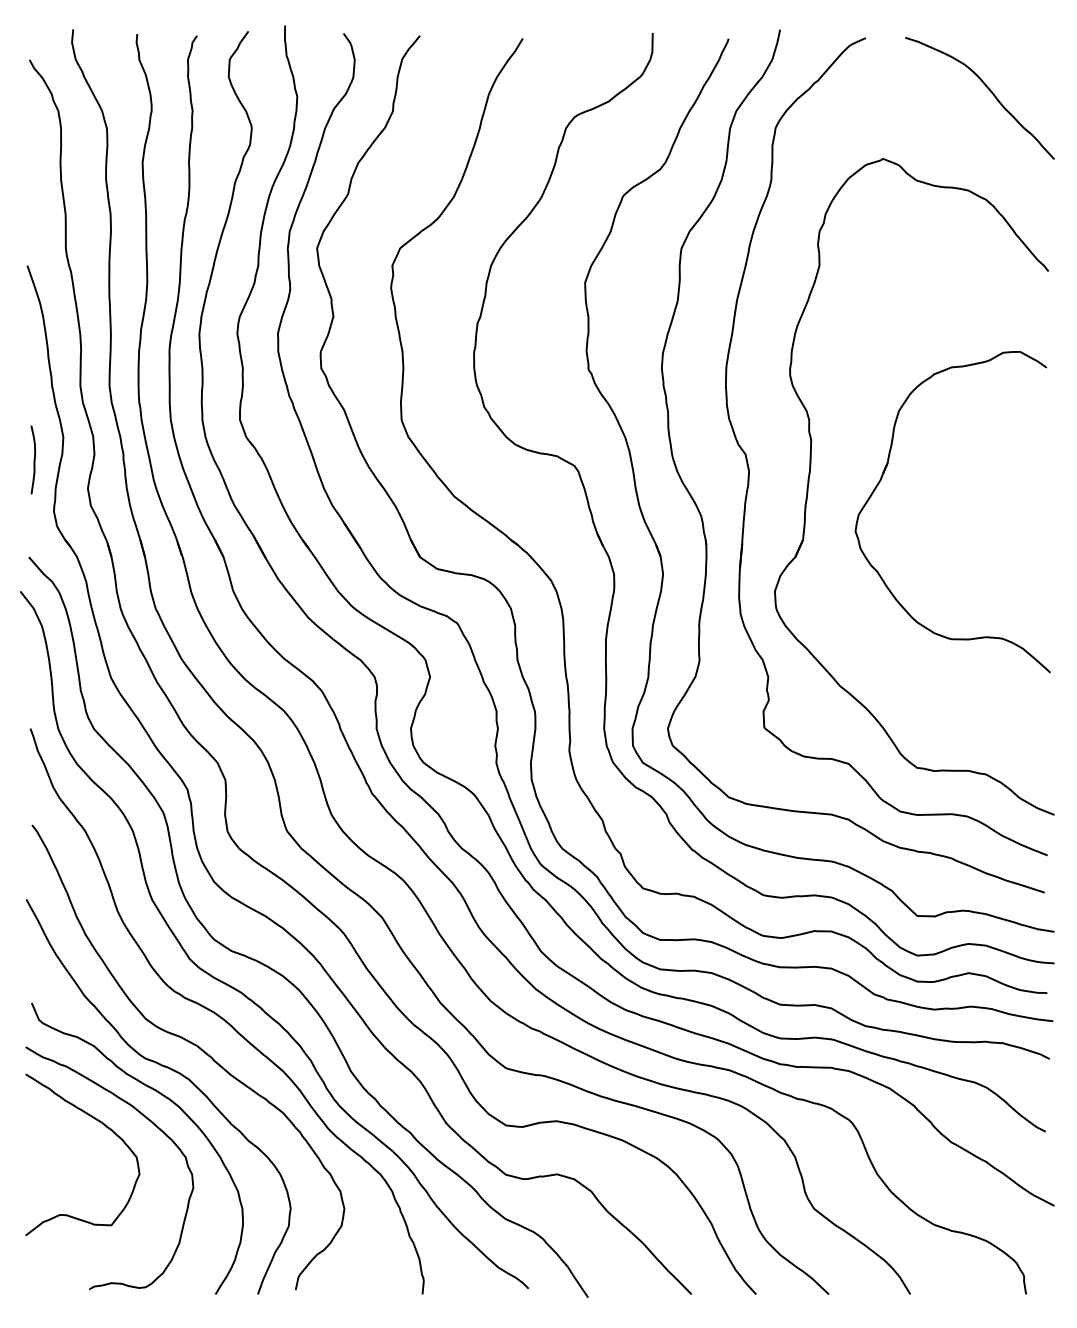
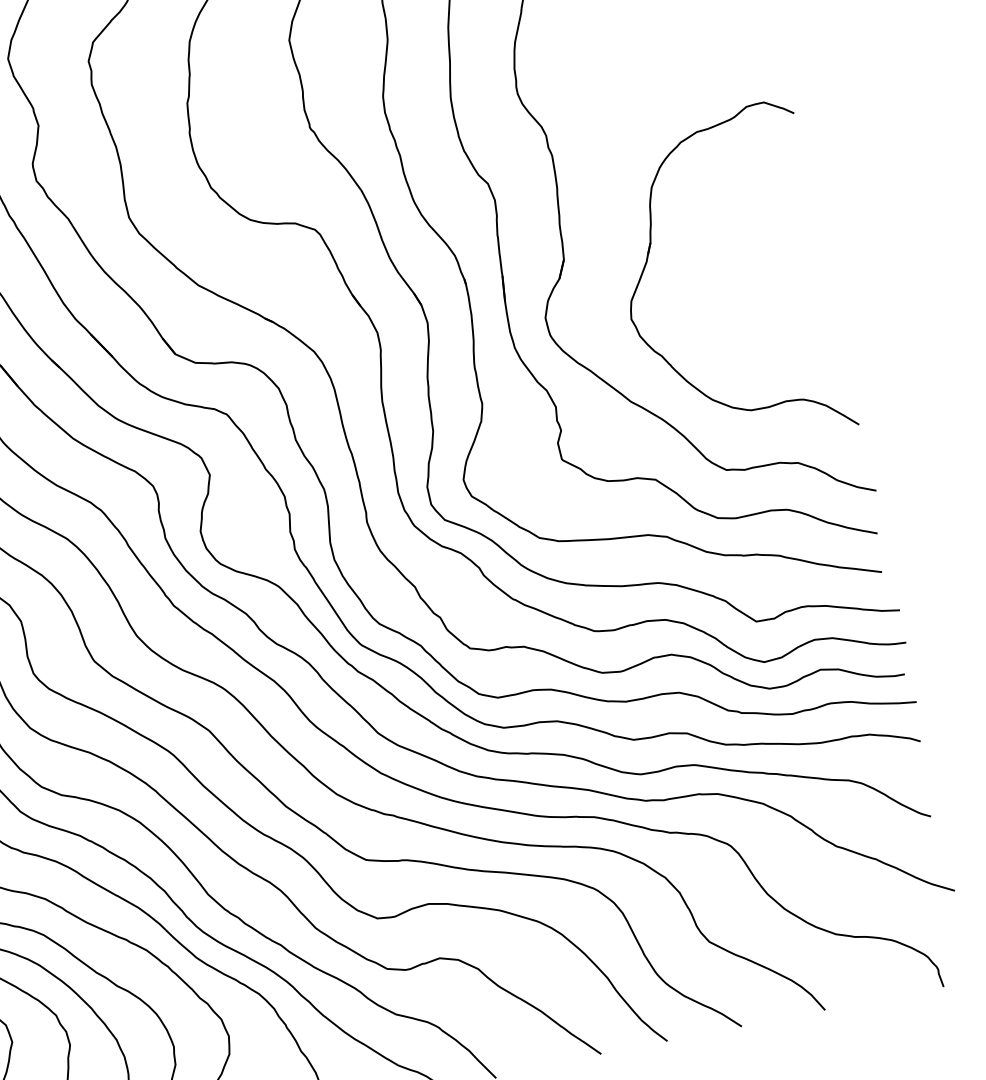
part: (882, 478) -> (648, 259), moved

